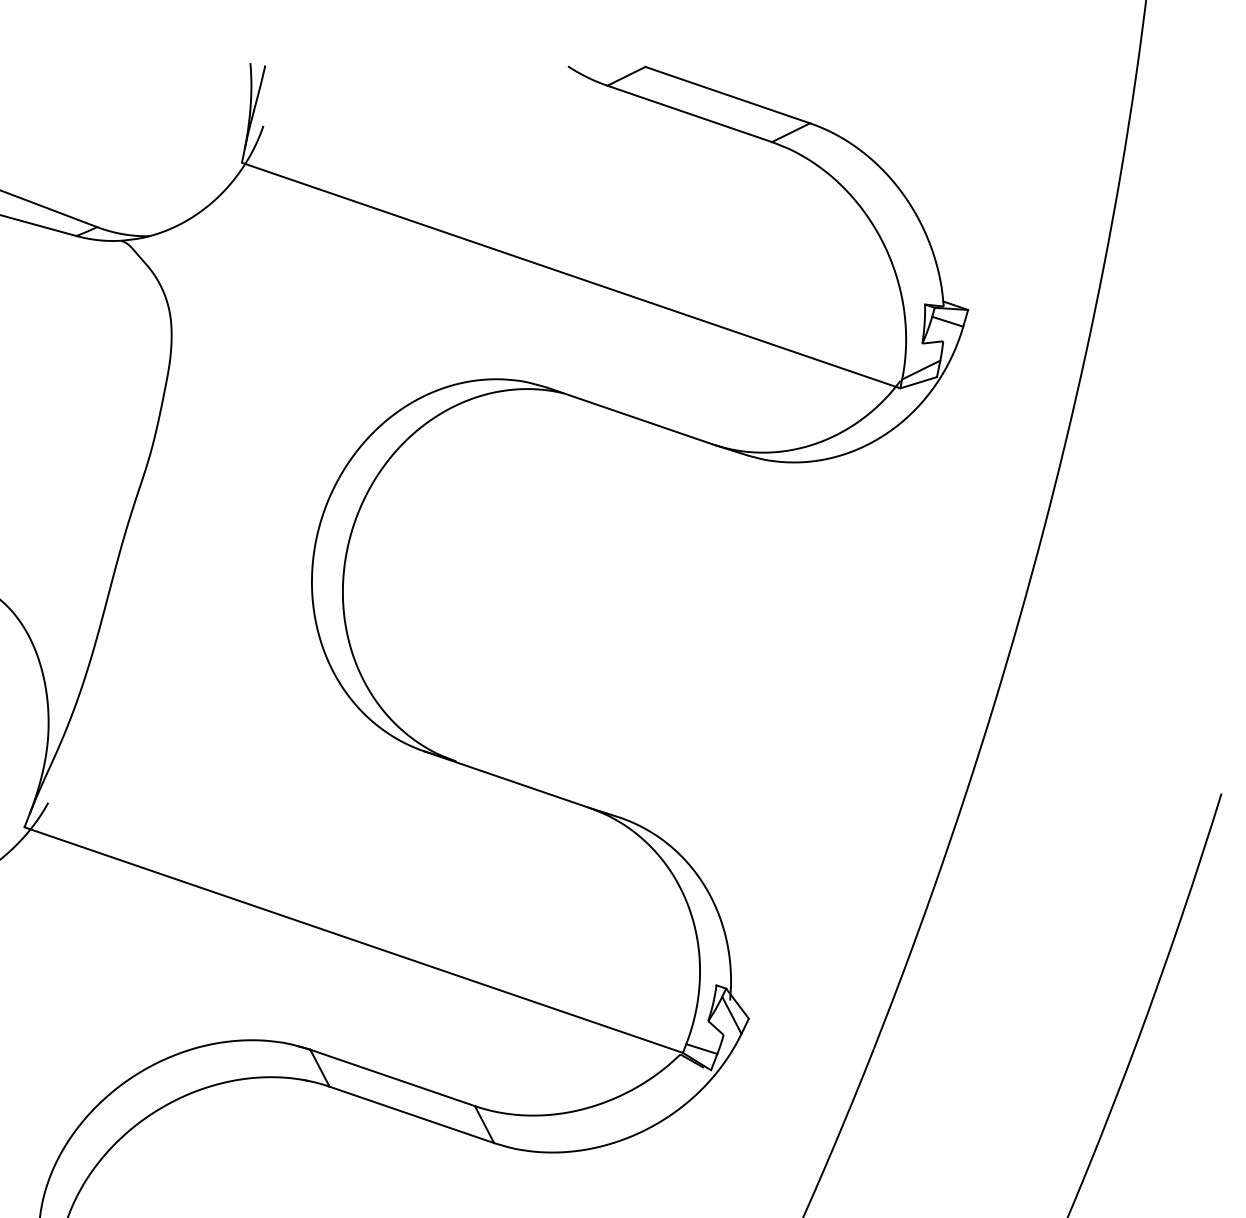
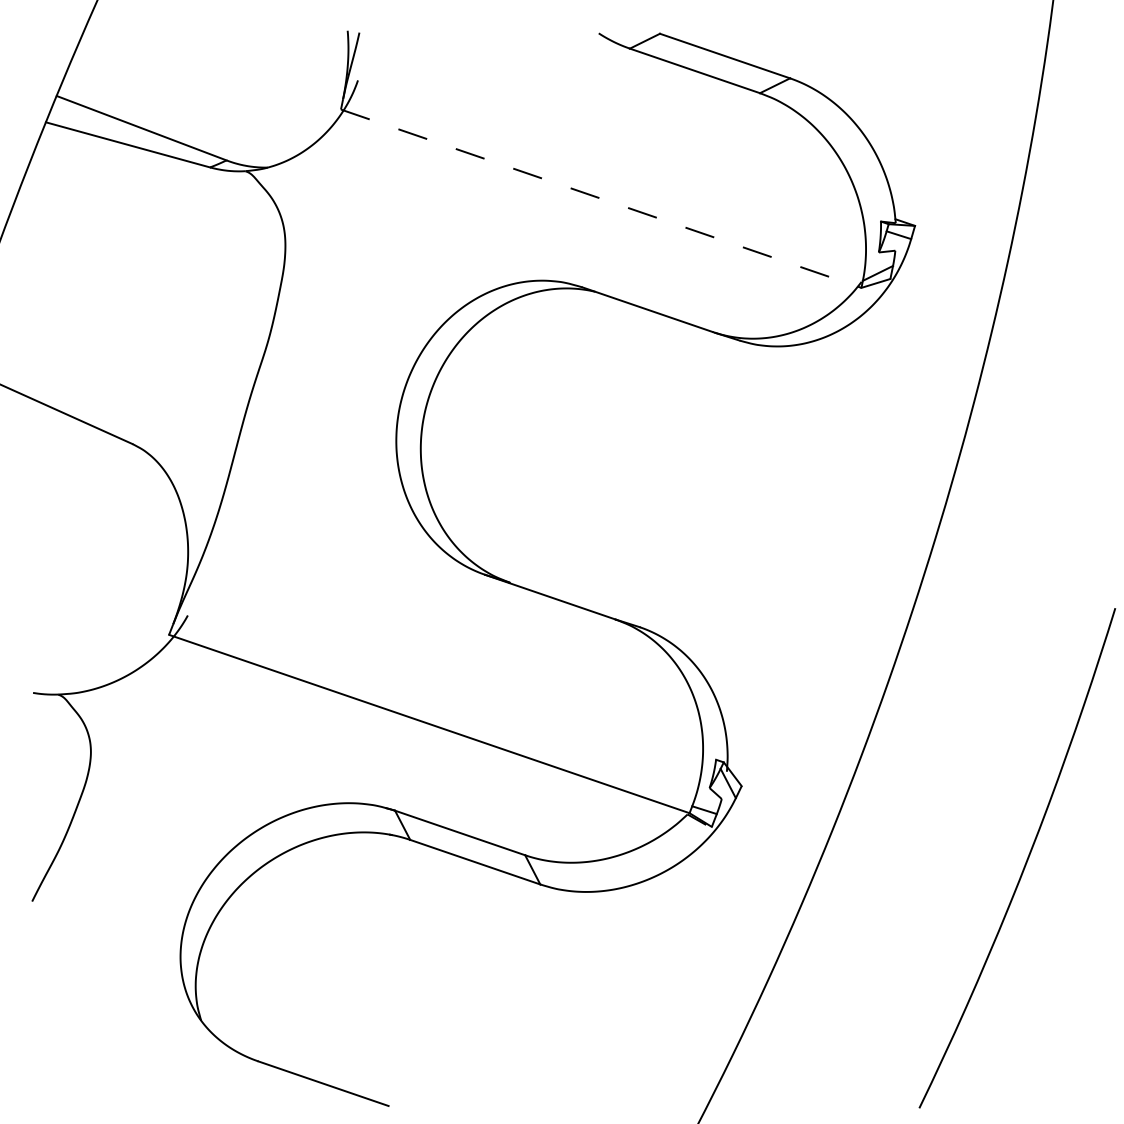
line: (571, 275) -> (601, 198), solid -> dashed

